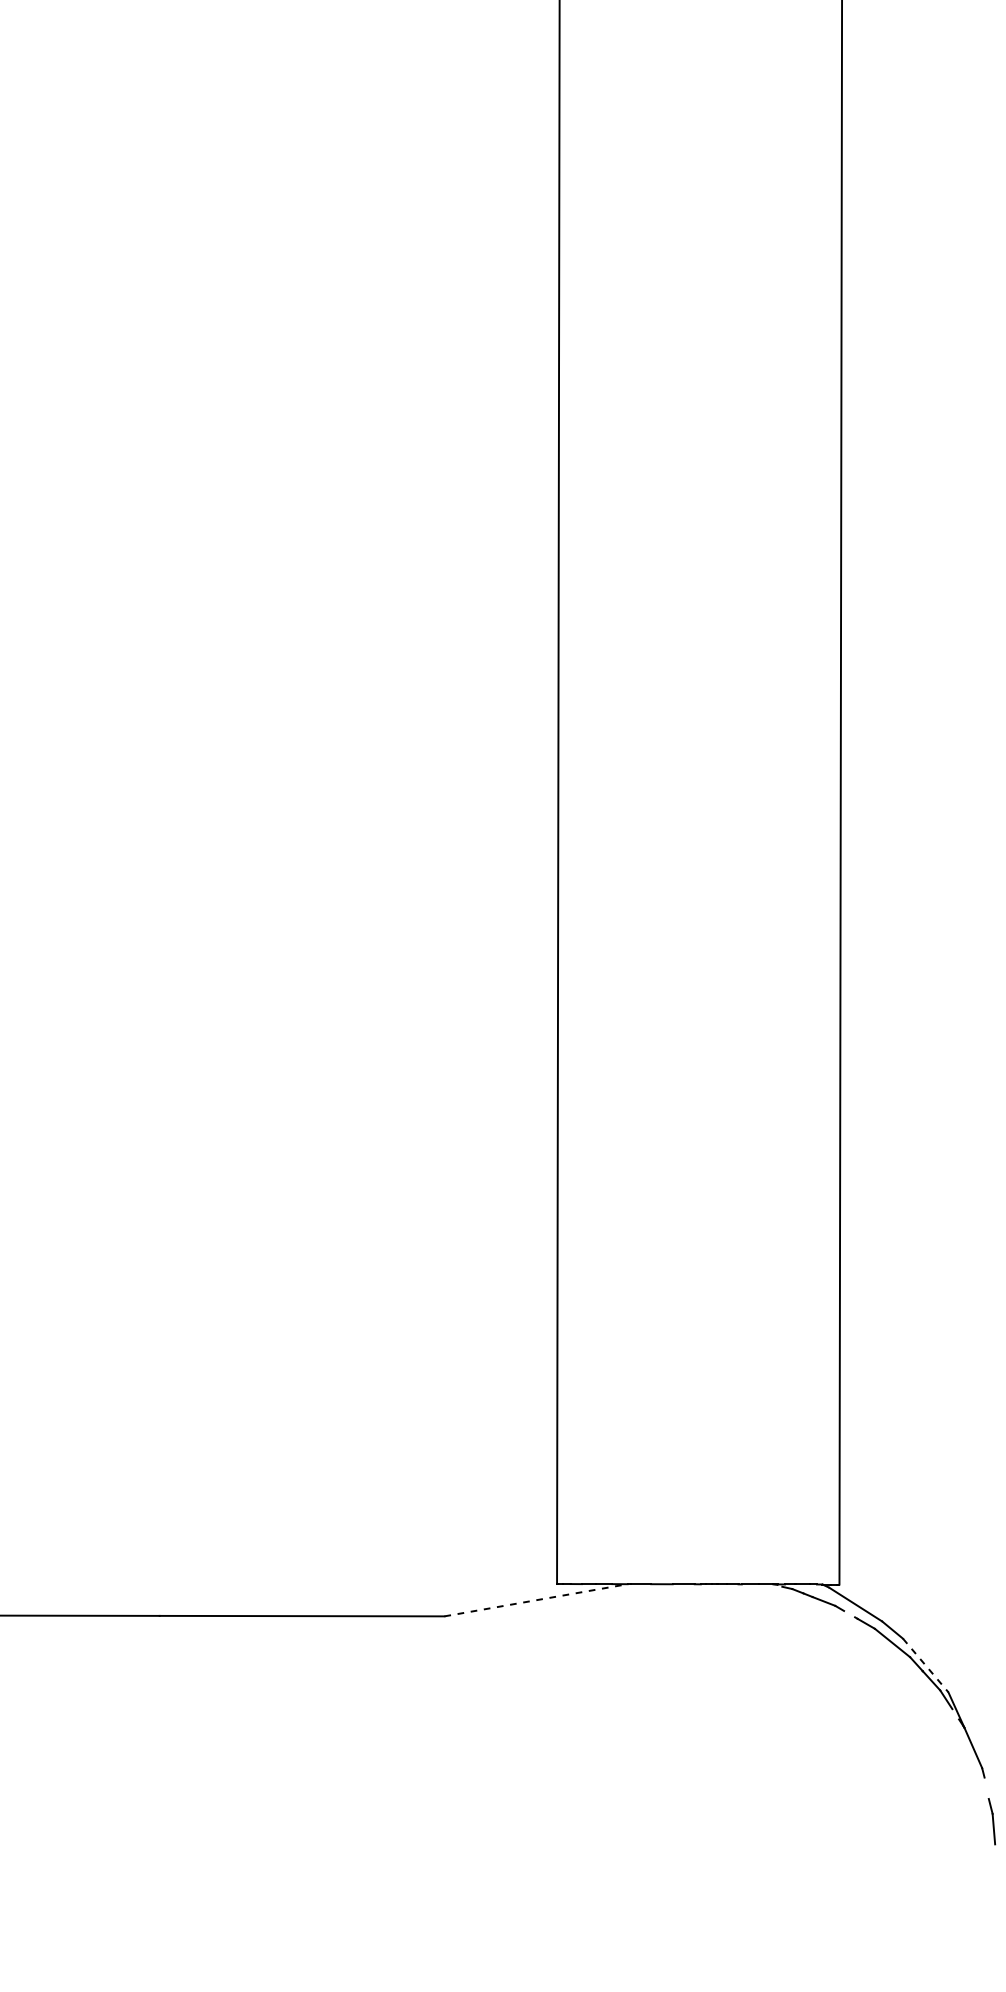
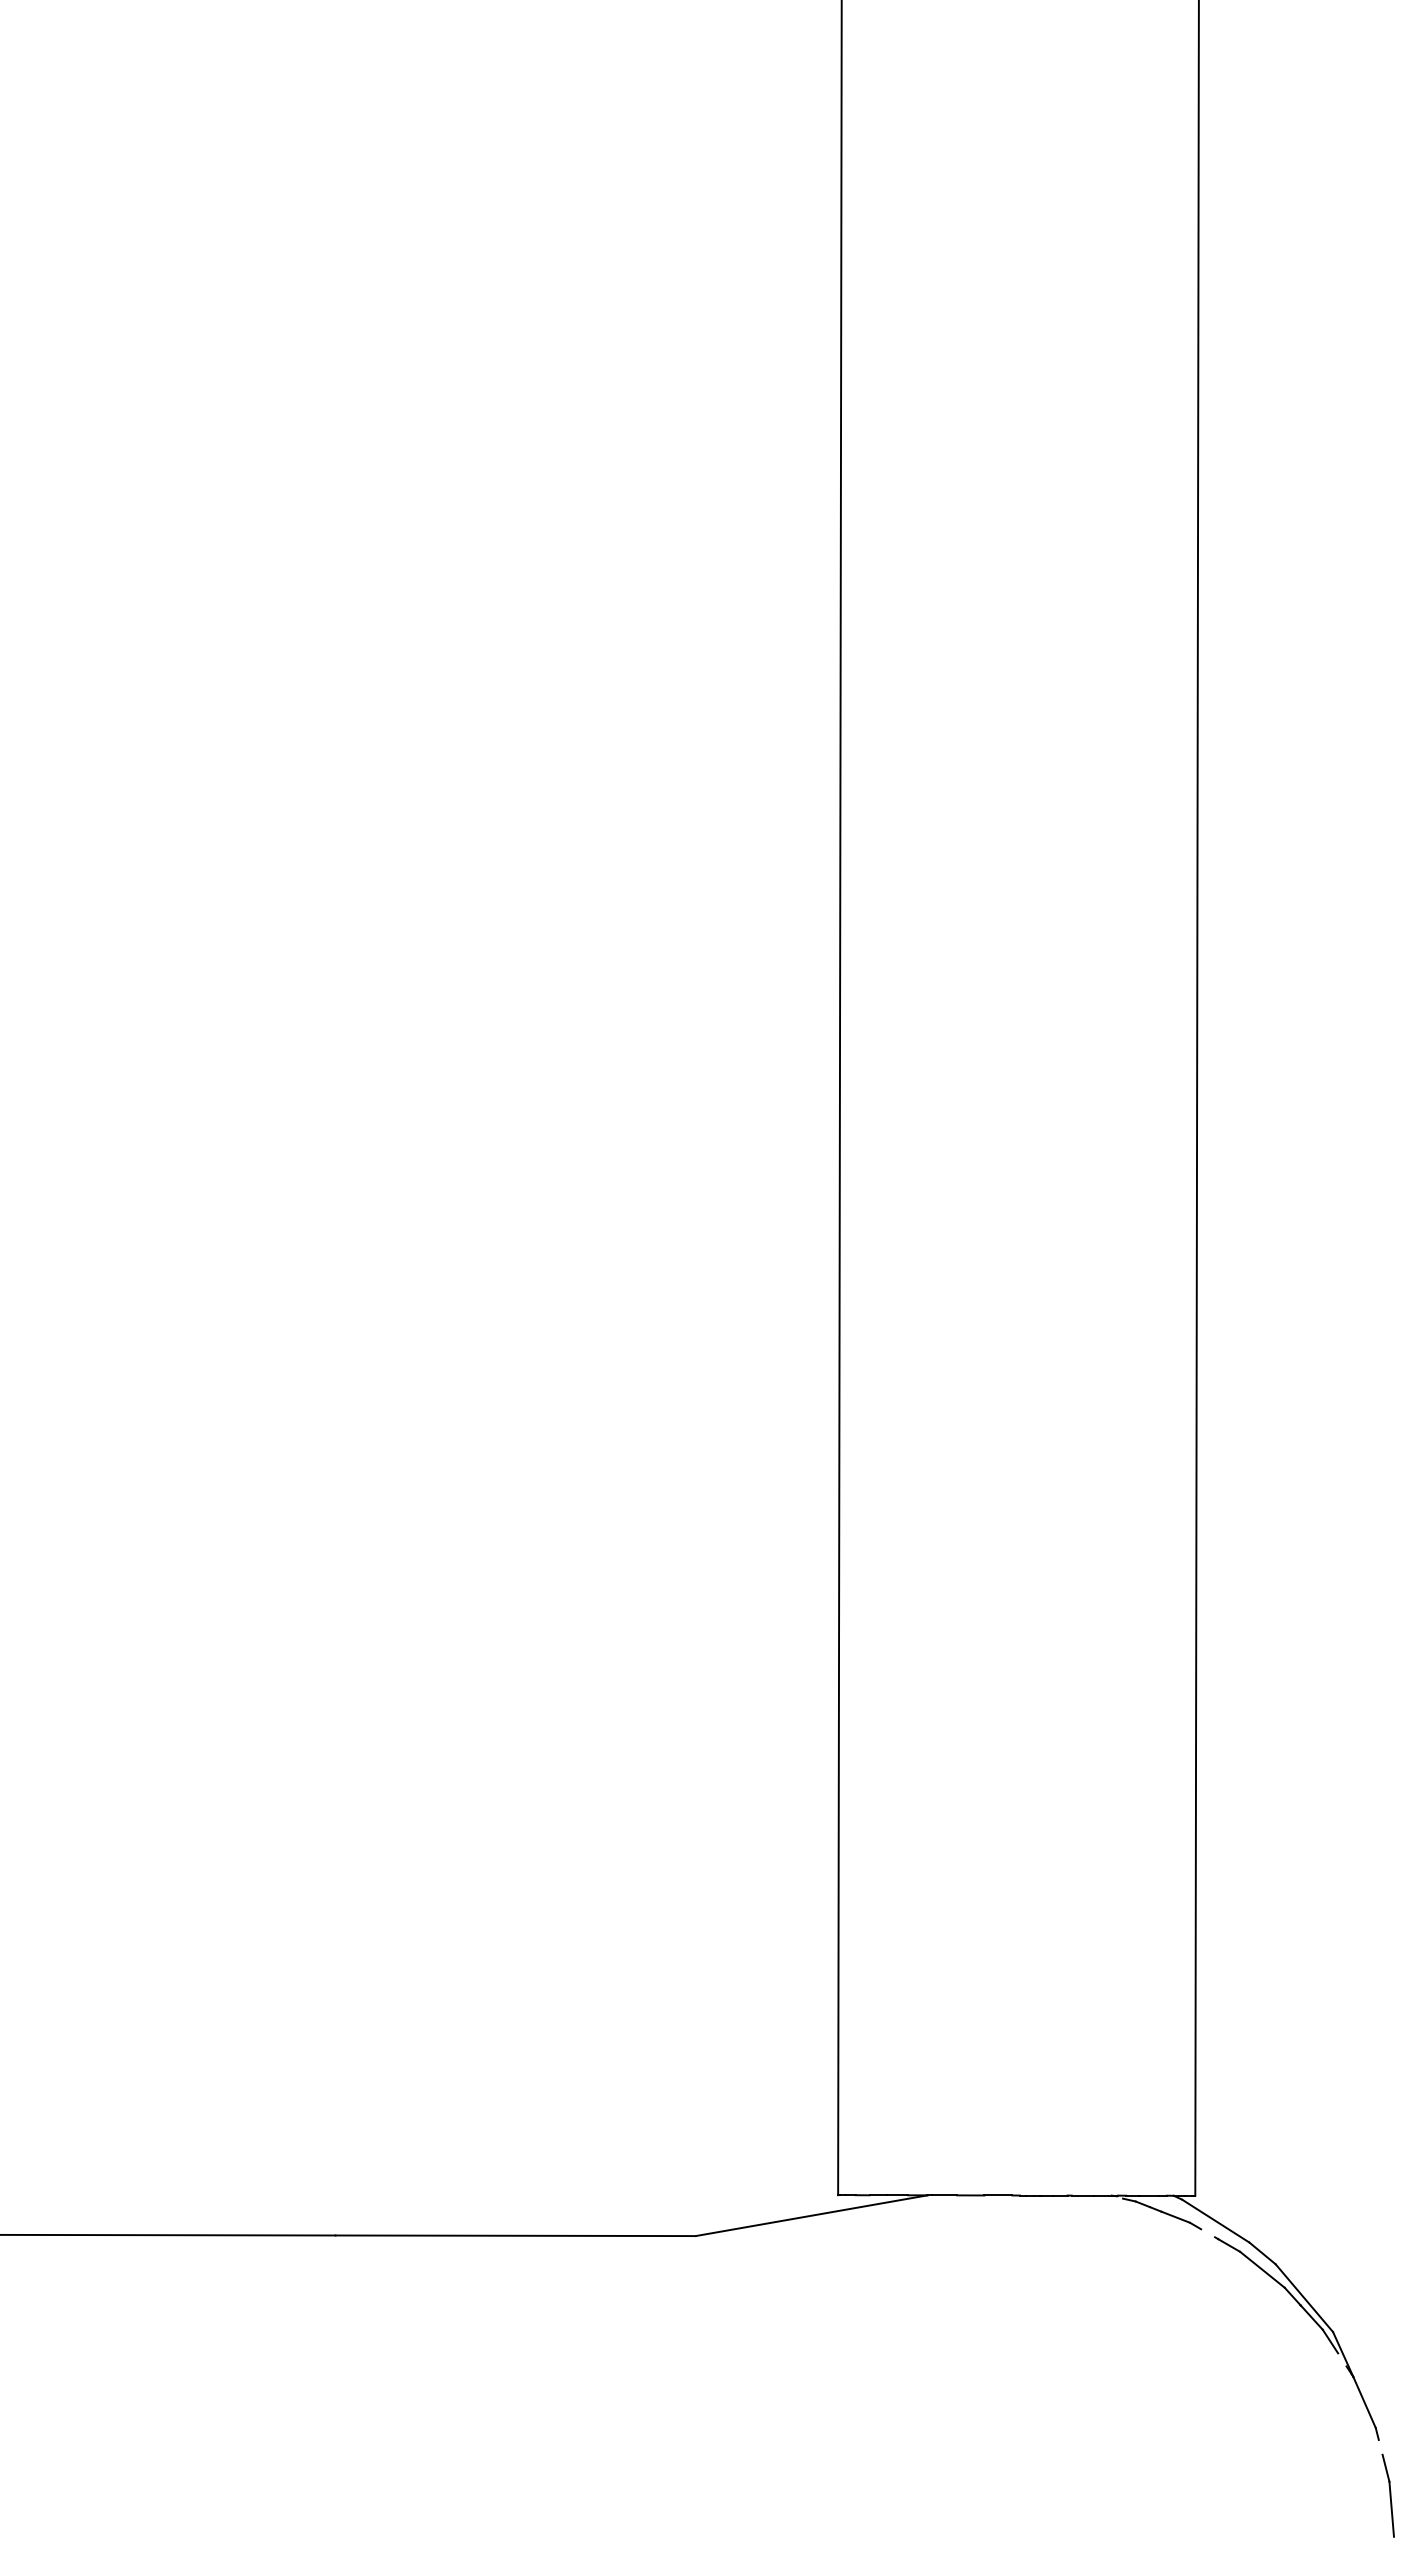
line: (535, 1600) -> (811, 2215), dashed -> solid
line: (925, 1665) -> (1304, 2298), dashed -> solid
part: (991, 1821) -> (1387, 2495), size x1.43

